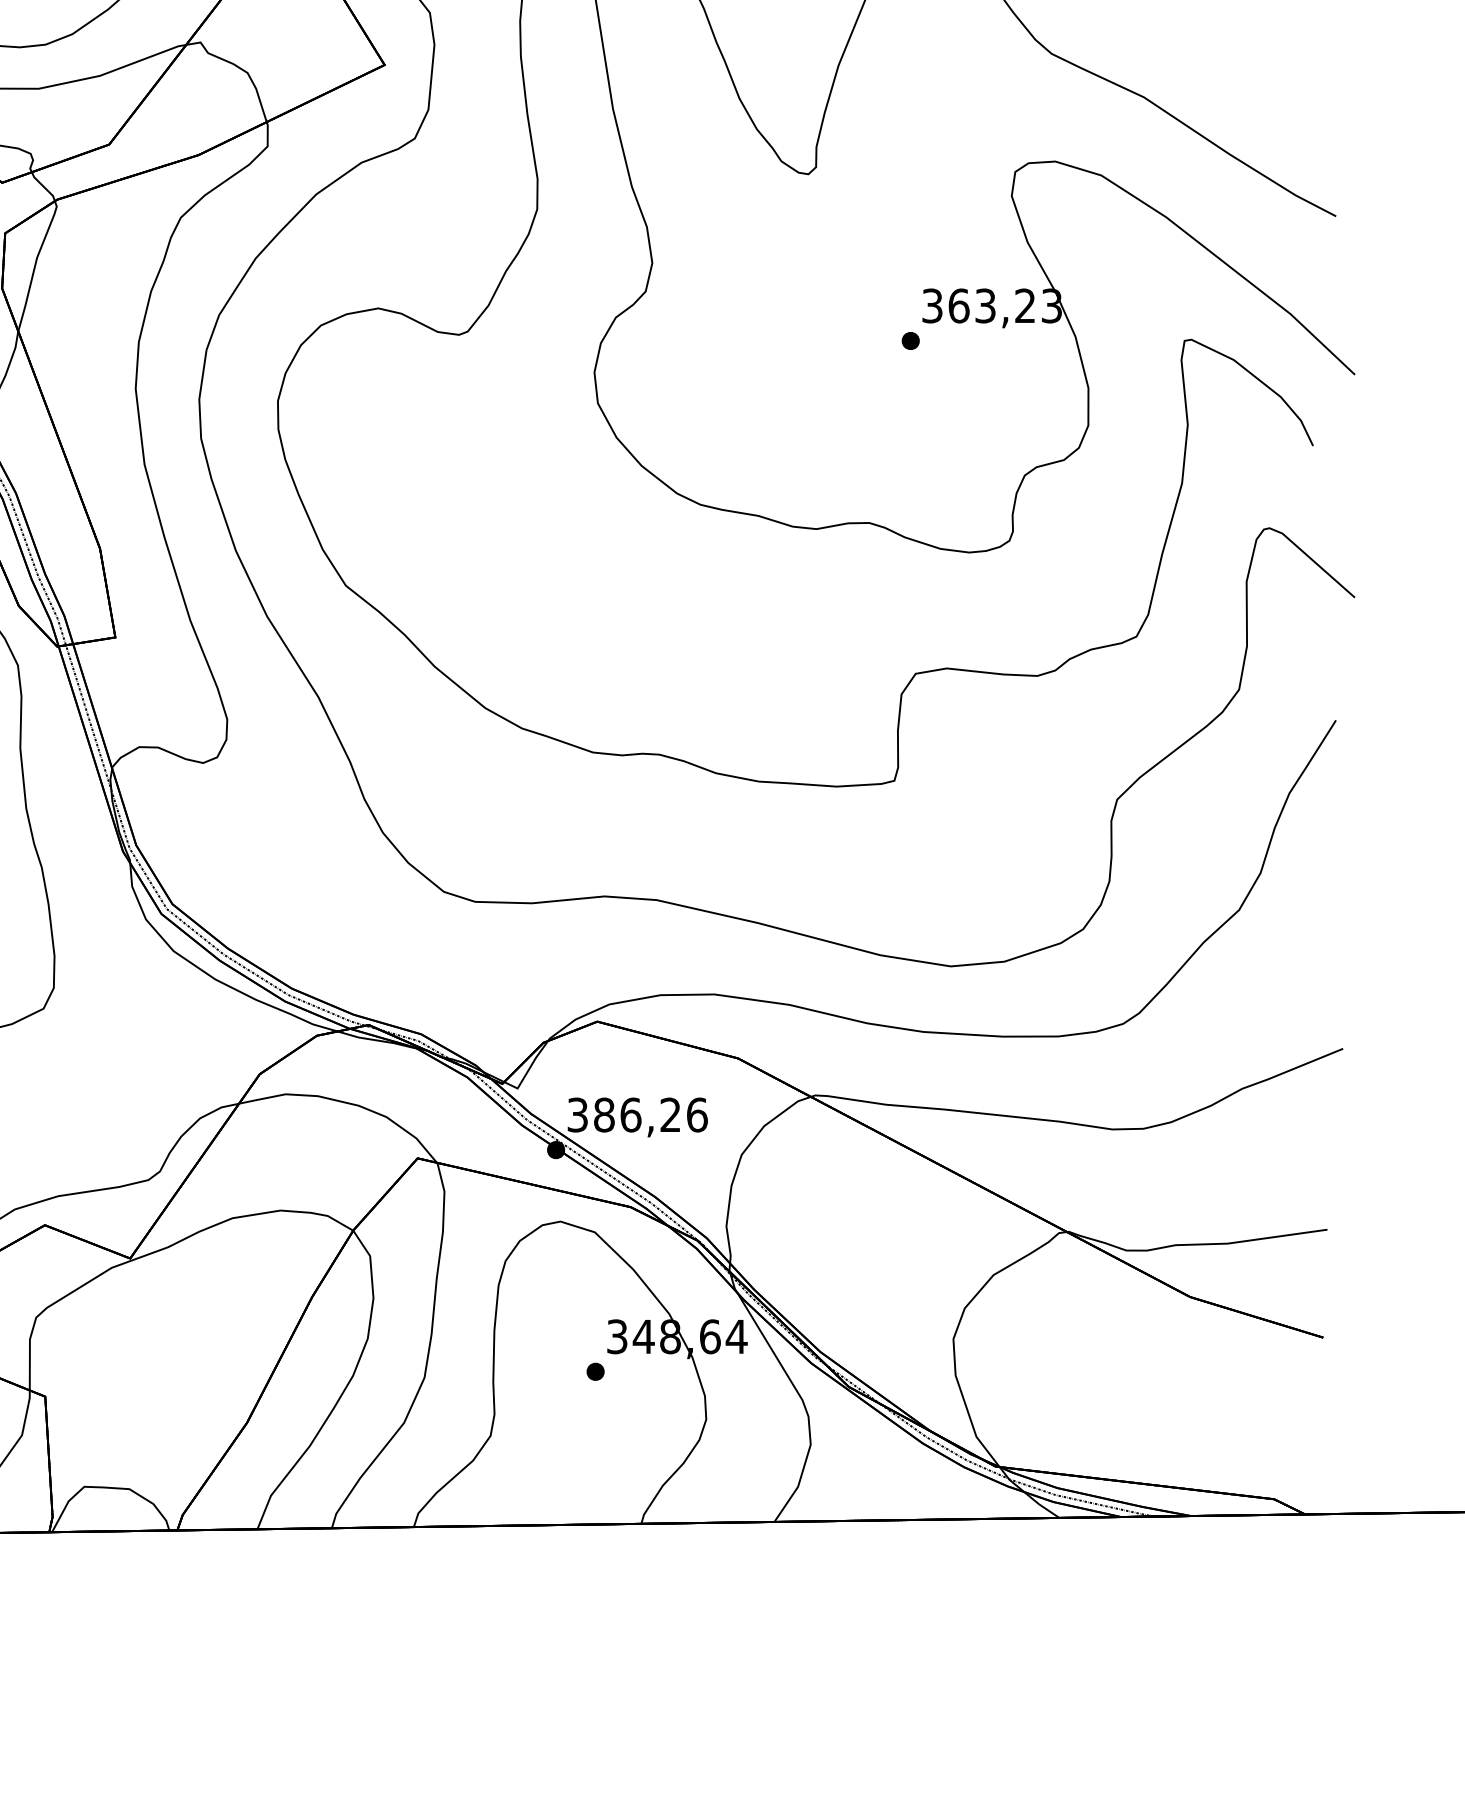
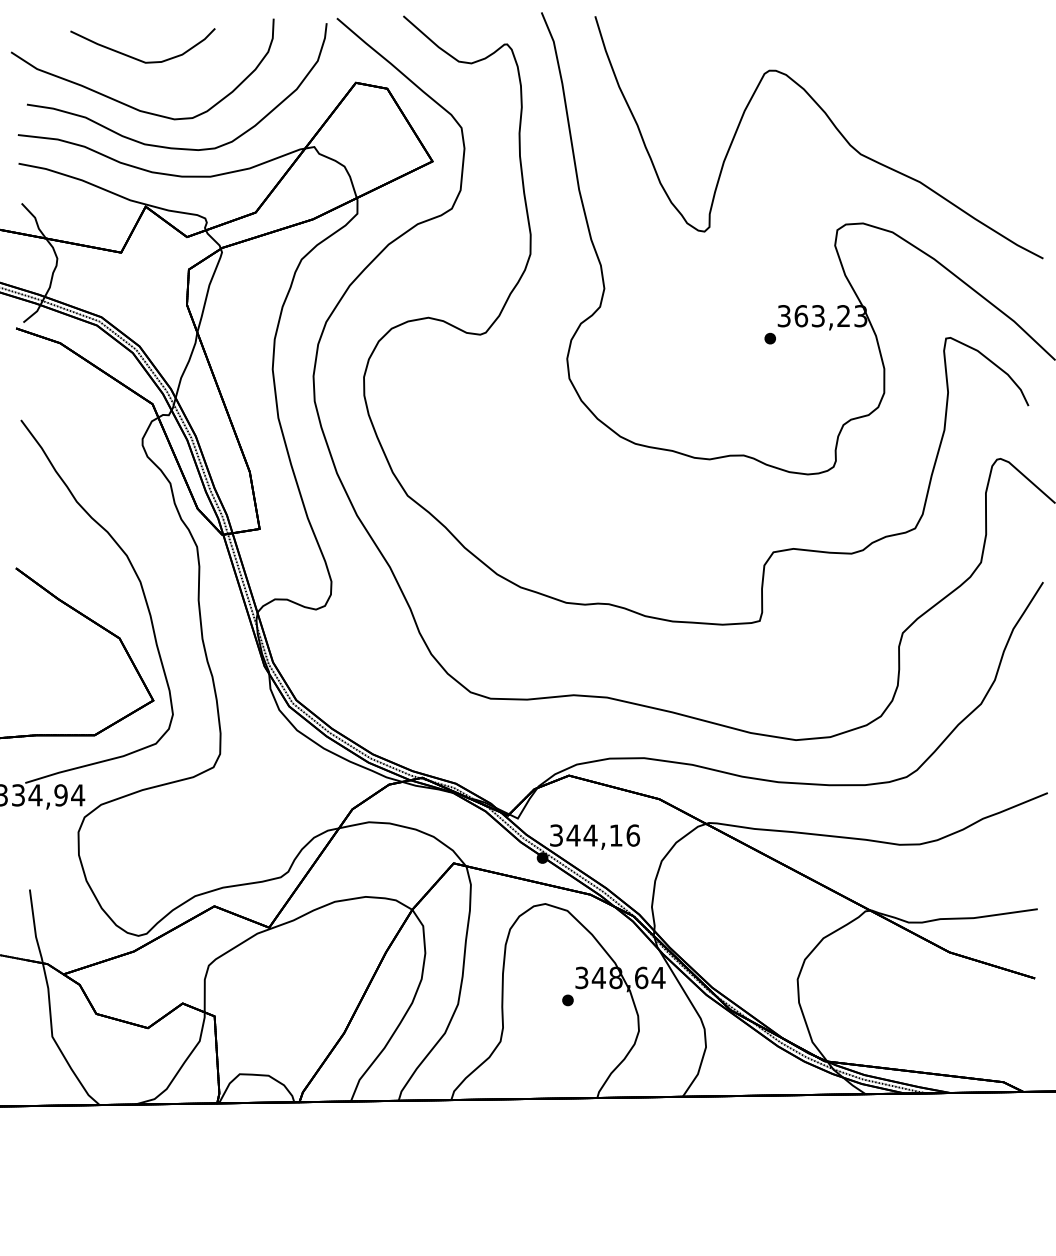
text: (636, 1114) -> (594, 835), 386,26 -> 344,16

